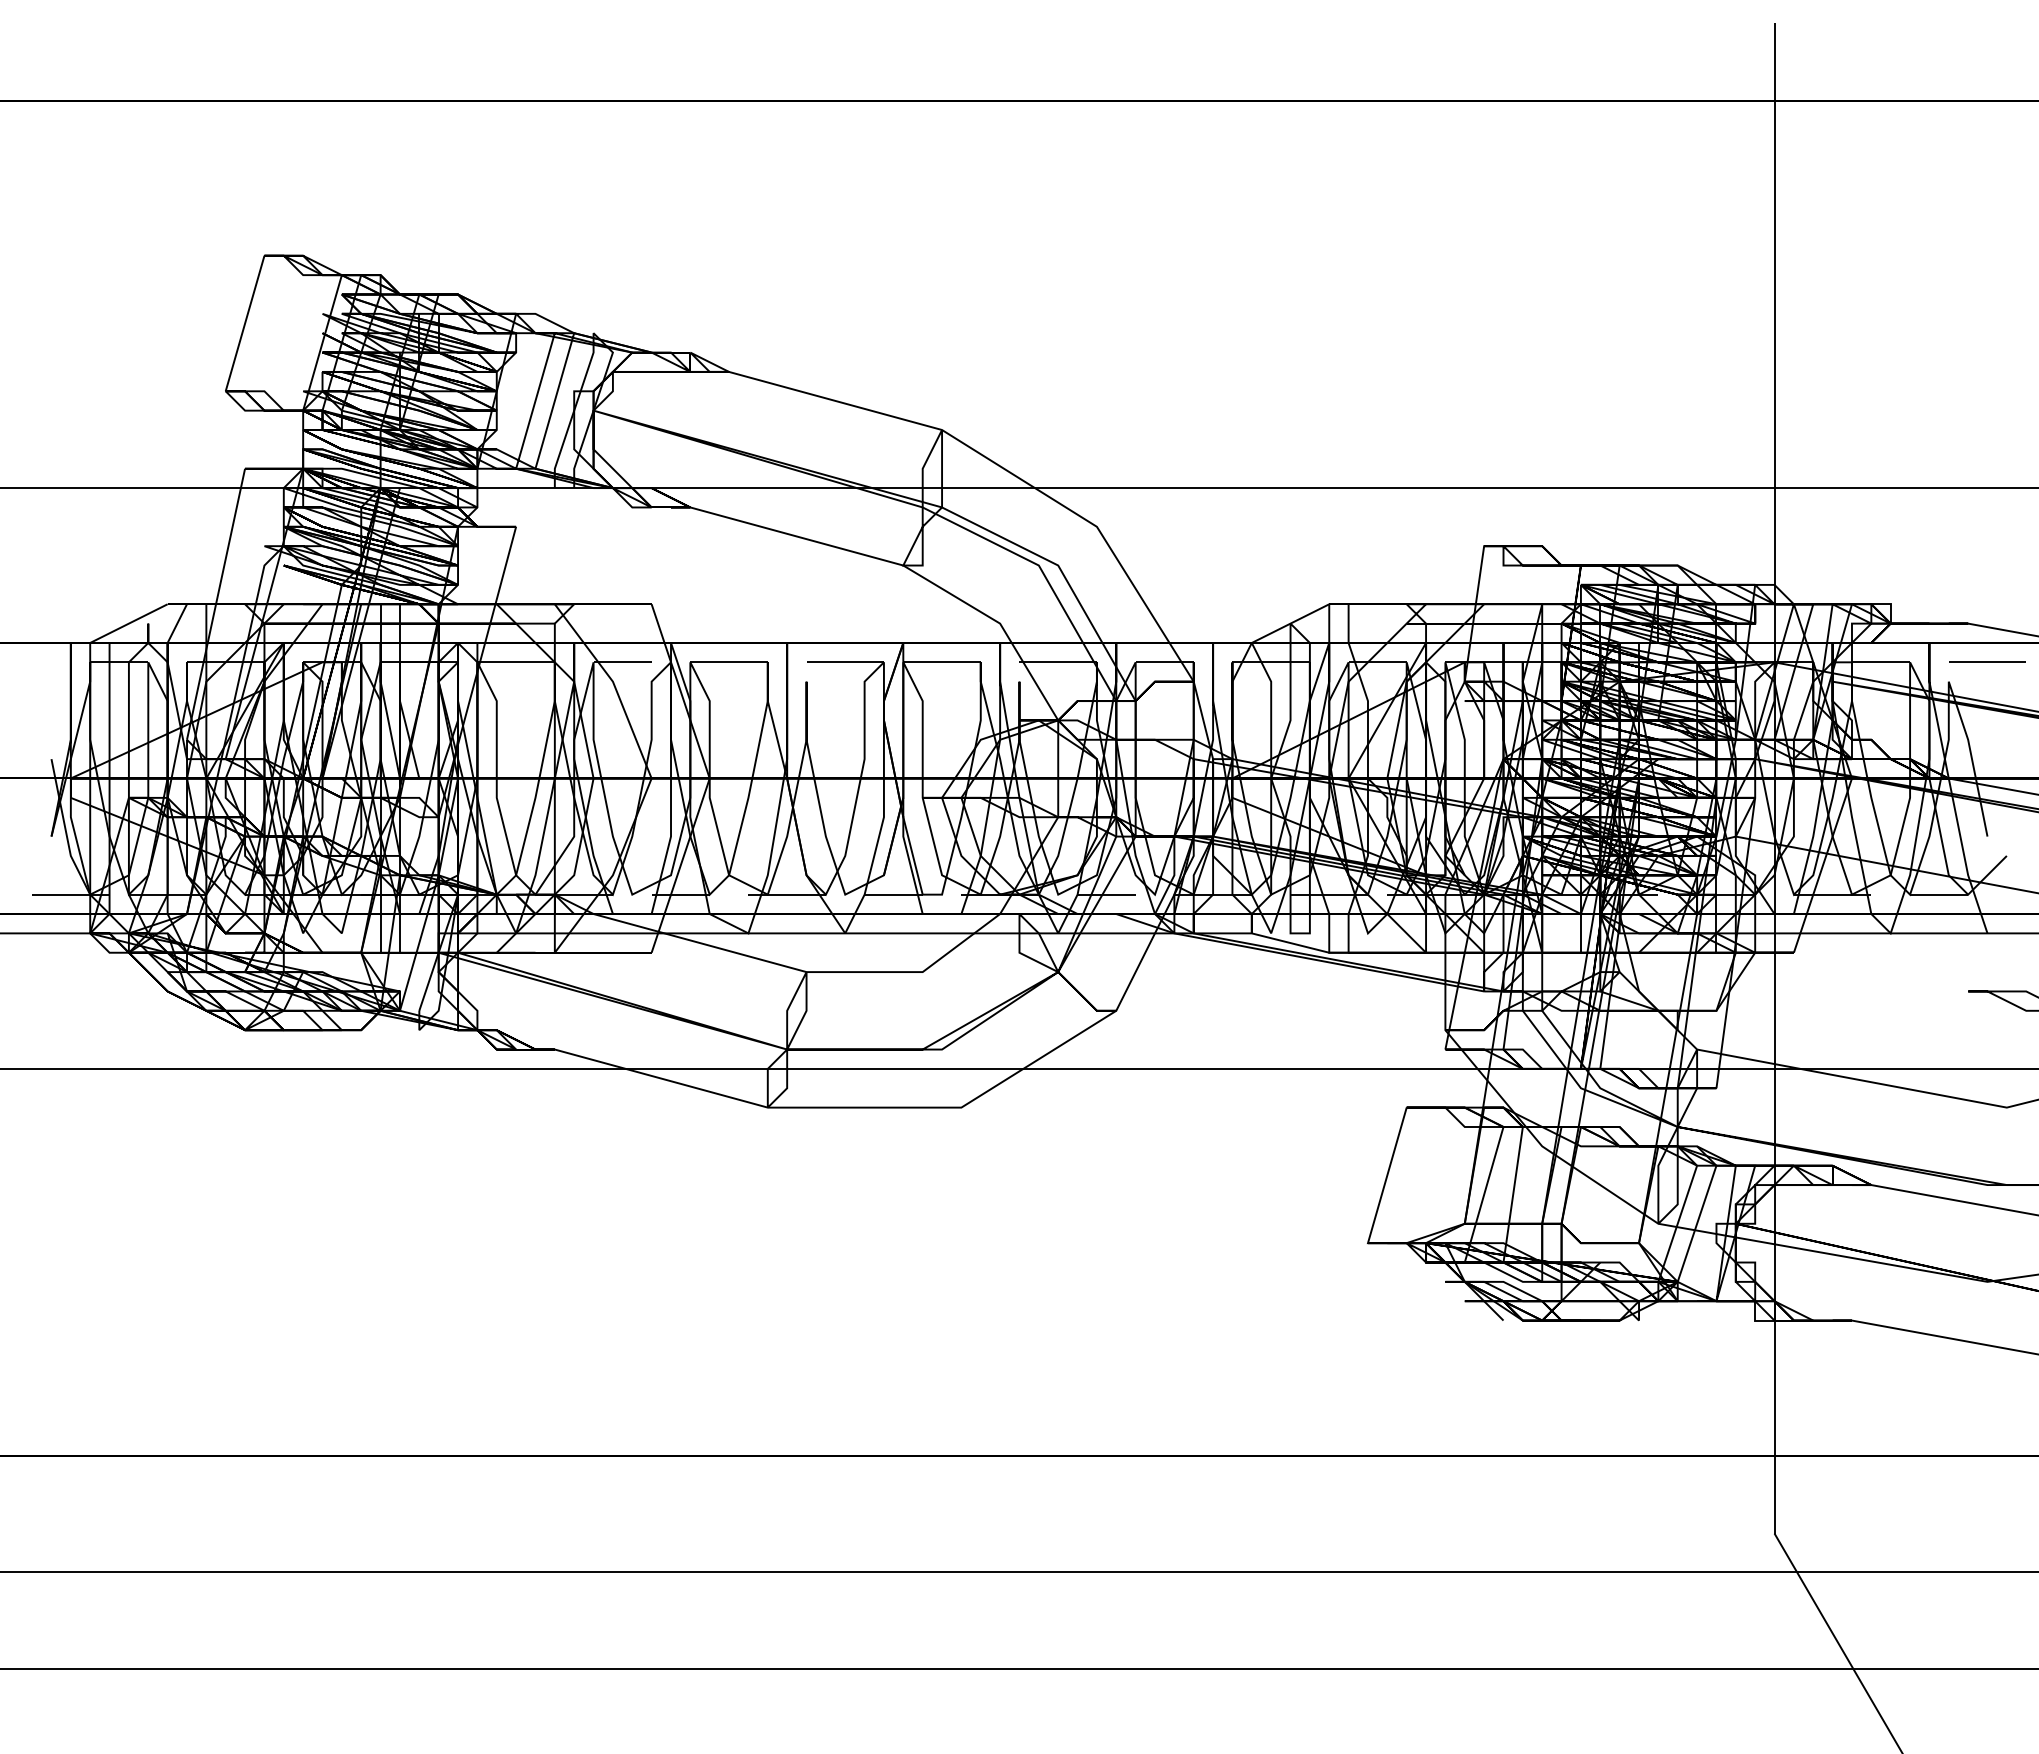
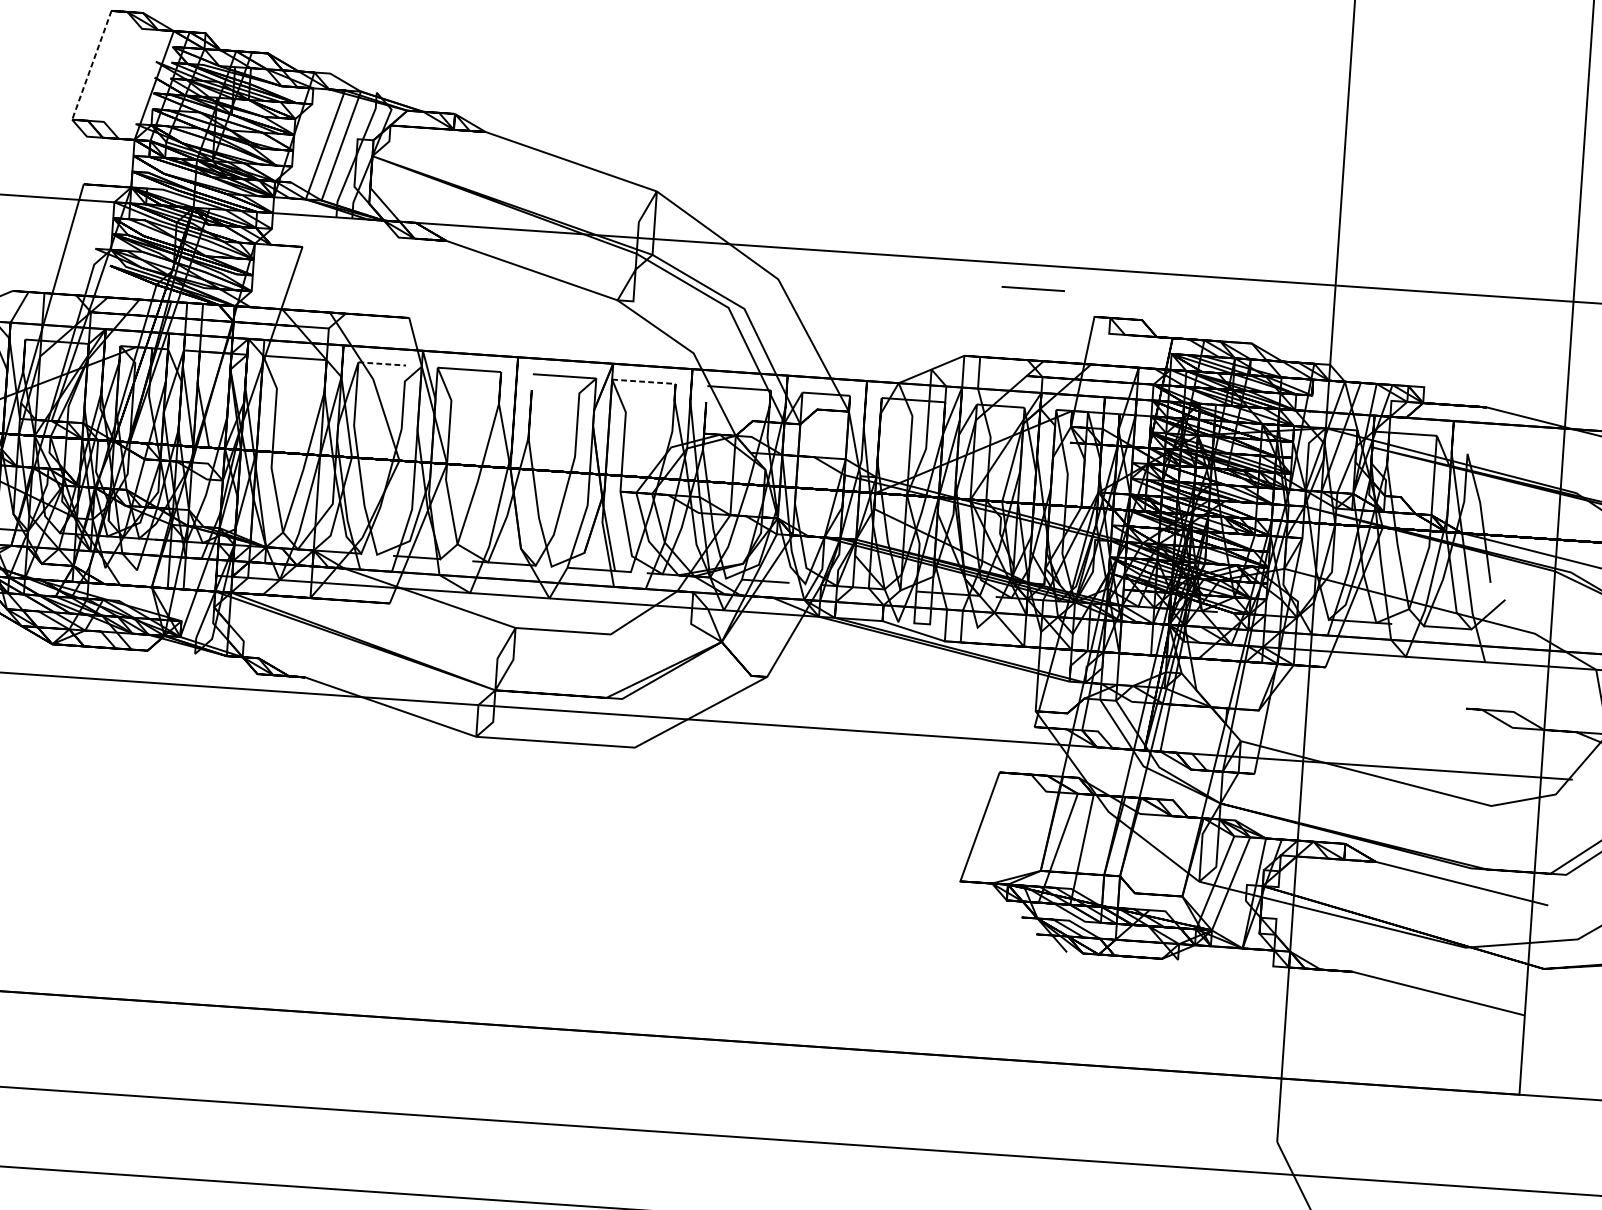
line: (244, 324) -> (91, 66), solid -> dashed
line: (1987, 661) -> (1033, 288), moved
line: (623, 662) -> (382, 364), solid -> dashed
line: (942, 662) -> (644, 381), solid -> dashed

